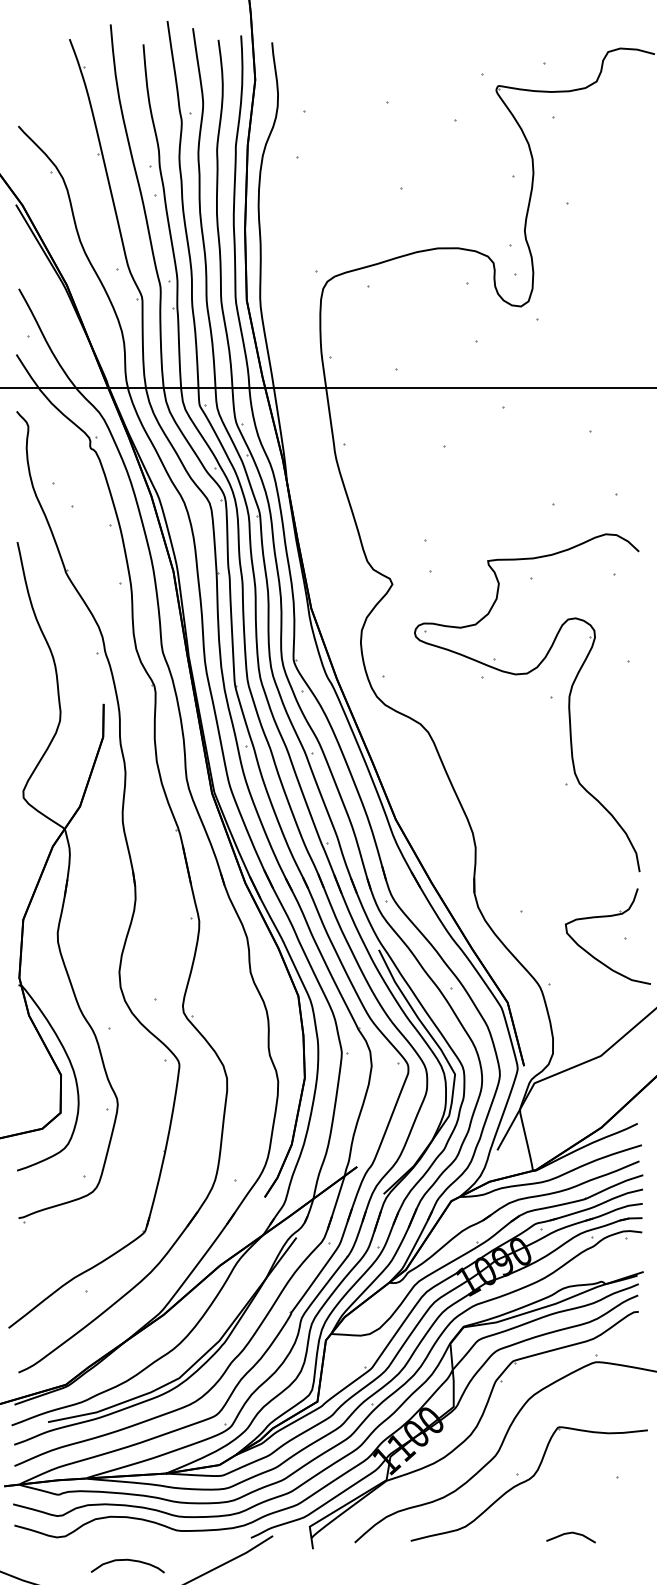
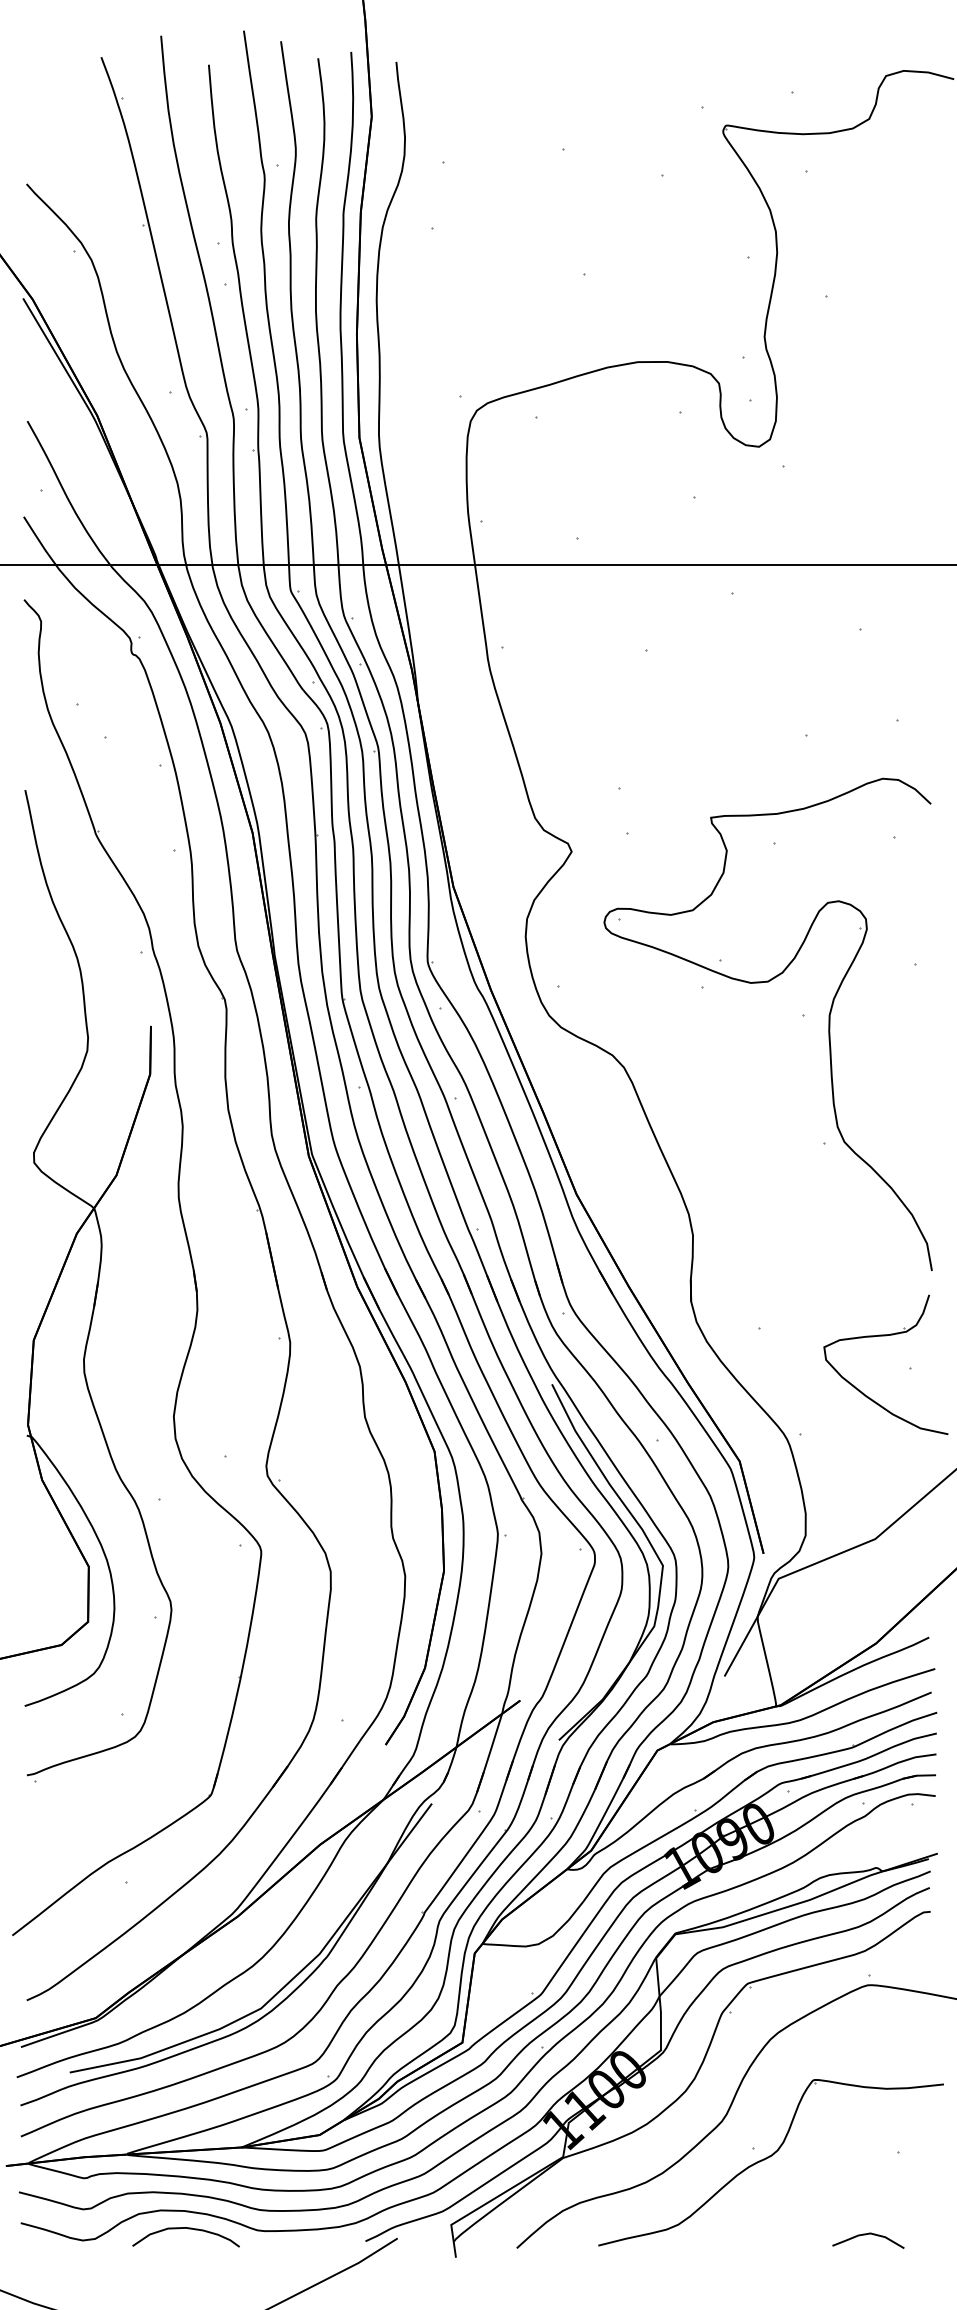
curve: (568, 1534) -> (864, 2236), moved
curve: (127, 1560) -> (185, 2228), moved

